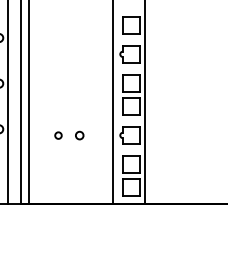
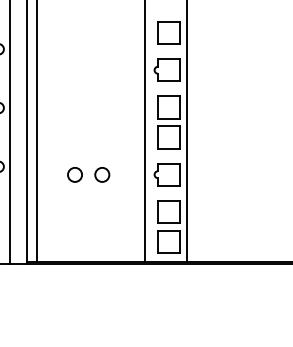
circle: (58, 135) -> (74, 174), size x1.67
circle: (79, 135) -> (102, 174), size x1.43

